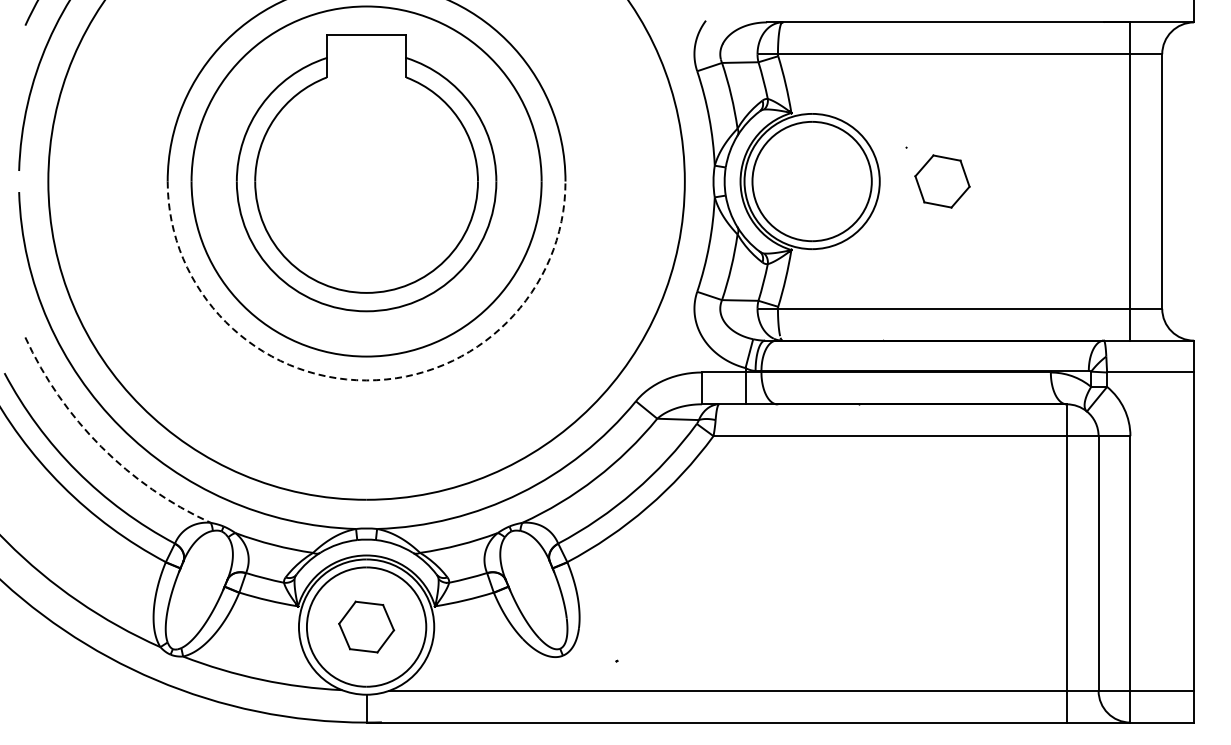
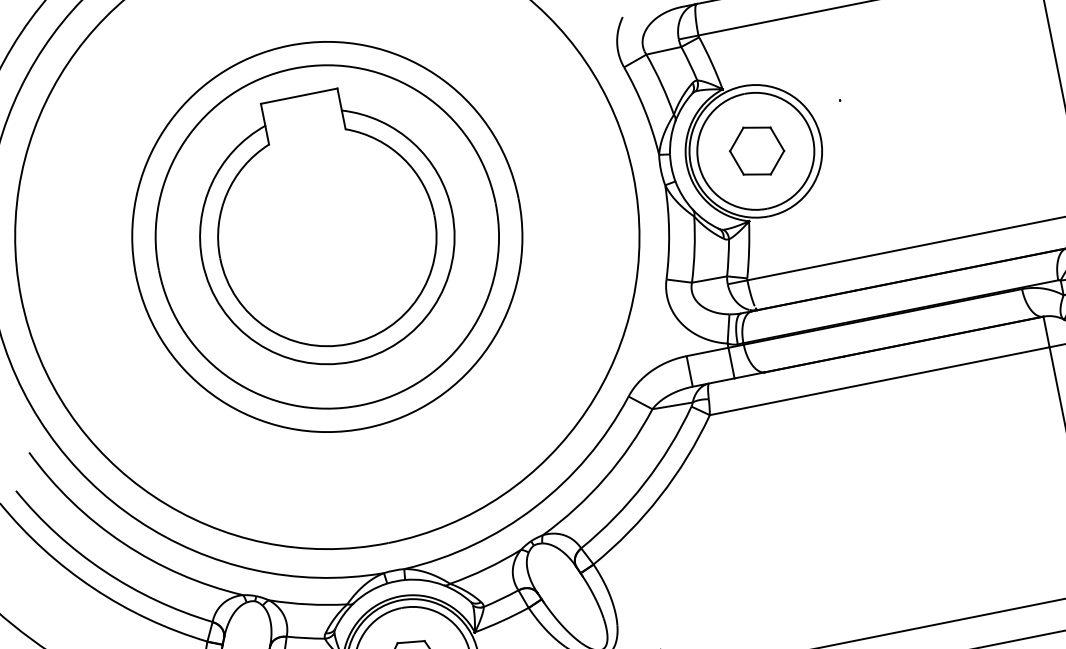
part: (942, 181) -> (757, 151), moved
arc: (366, 380) -> (365, 428), dashed -> solid
arc: (101, 446) -> (123, 542), dashed -> solid

